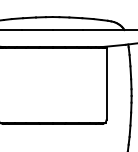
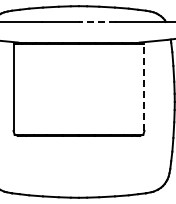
line: (67, 29) -> (96, 21), solid -> dashed
line: (106, 84) -> (144, 87), solid -> dashed

